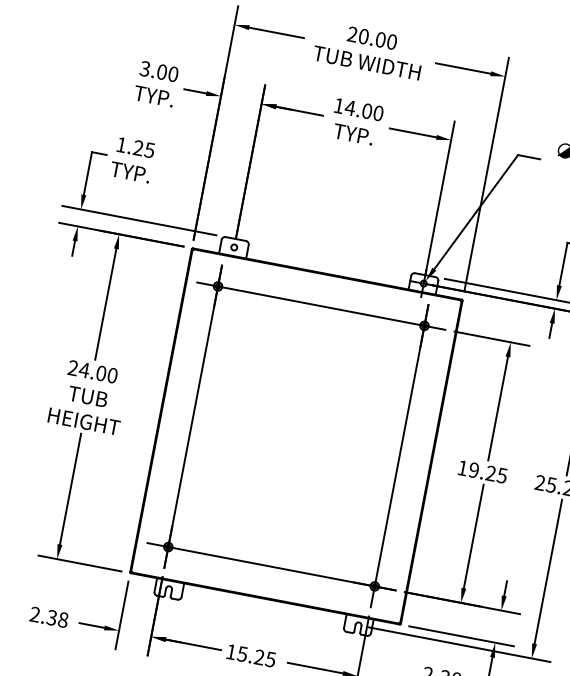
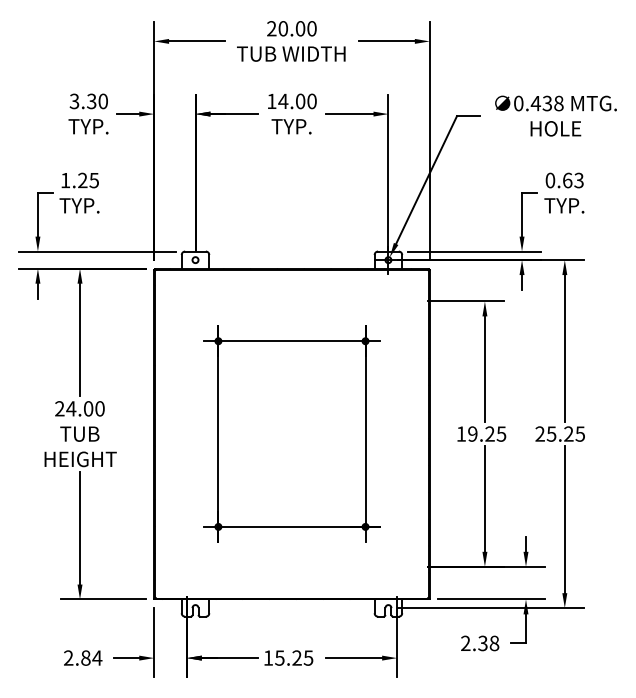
text: (161, 72) -> (91, 101), 3.00 -> 3.30
part: (296, 435) -> (291, 433), size x0.7
text: (57, 618) -> (91, 657), 2.38 -> 2.84

